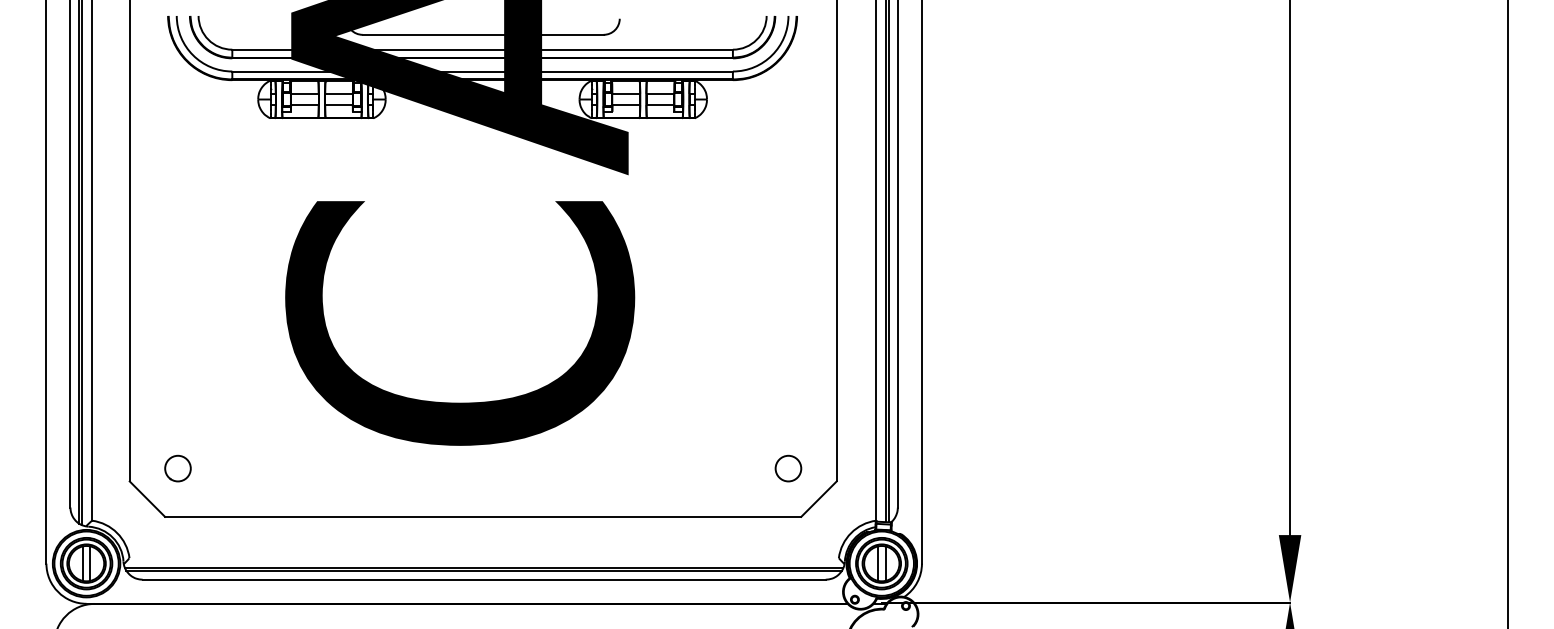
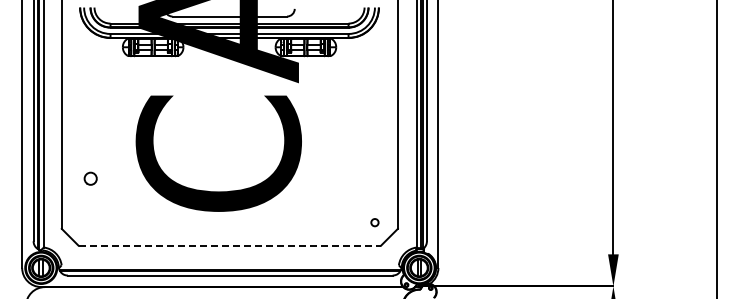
circle: (177, 468) -> (90, 178), moved
circle: (787, 468) -> (374, 222), size x0.6
line: (484, 516) -> (230, 245), solid -> dashed

